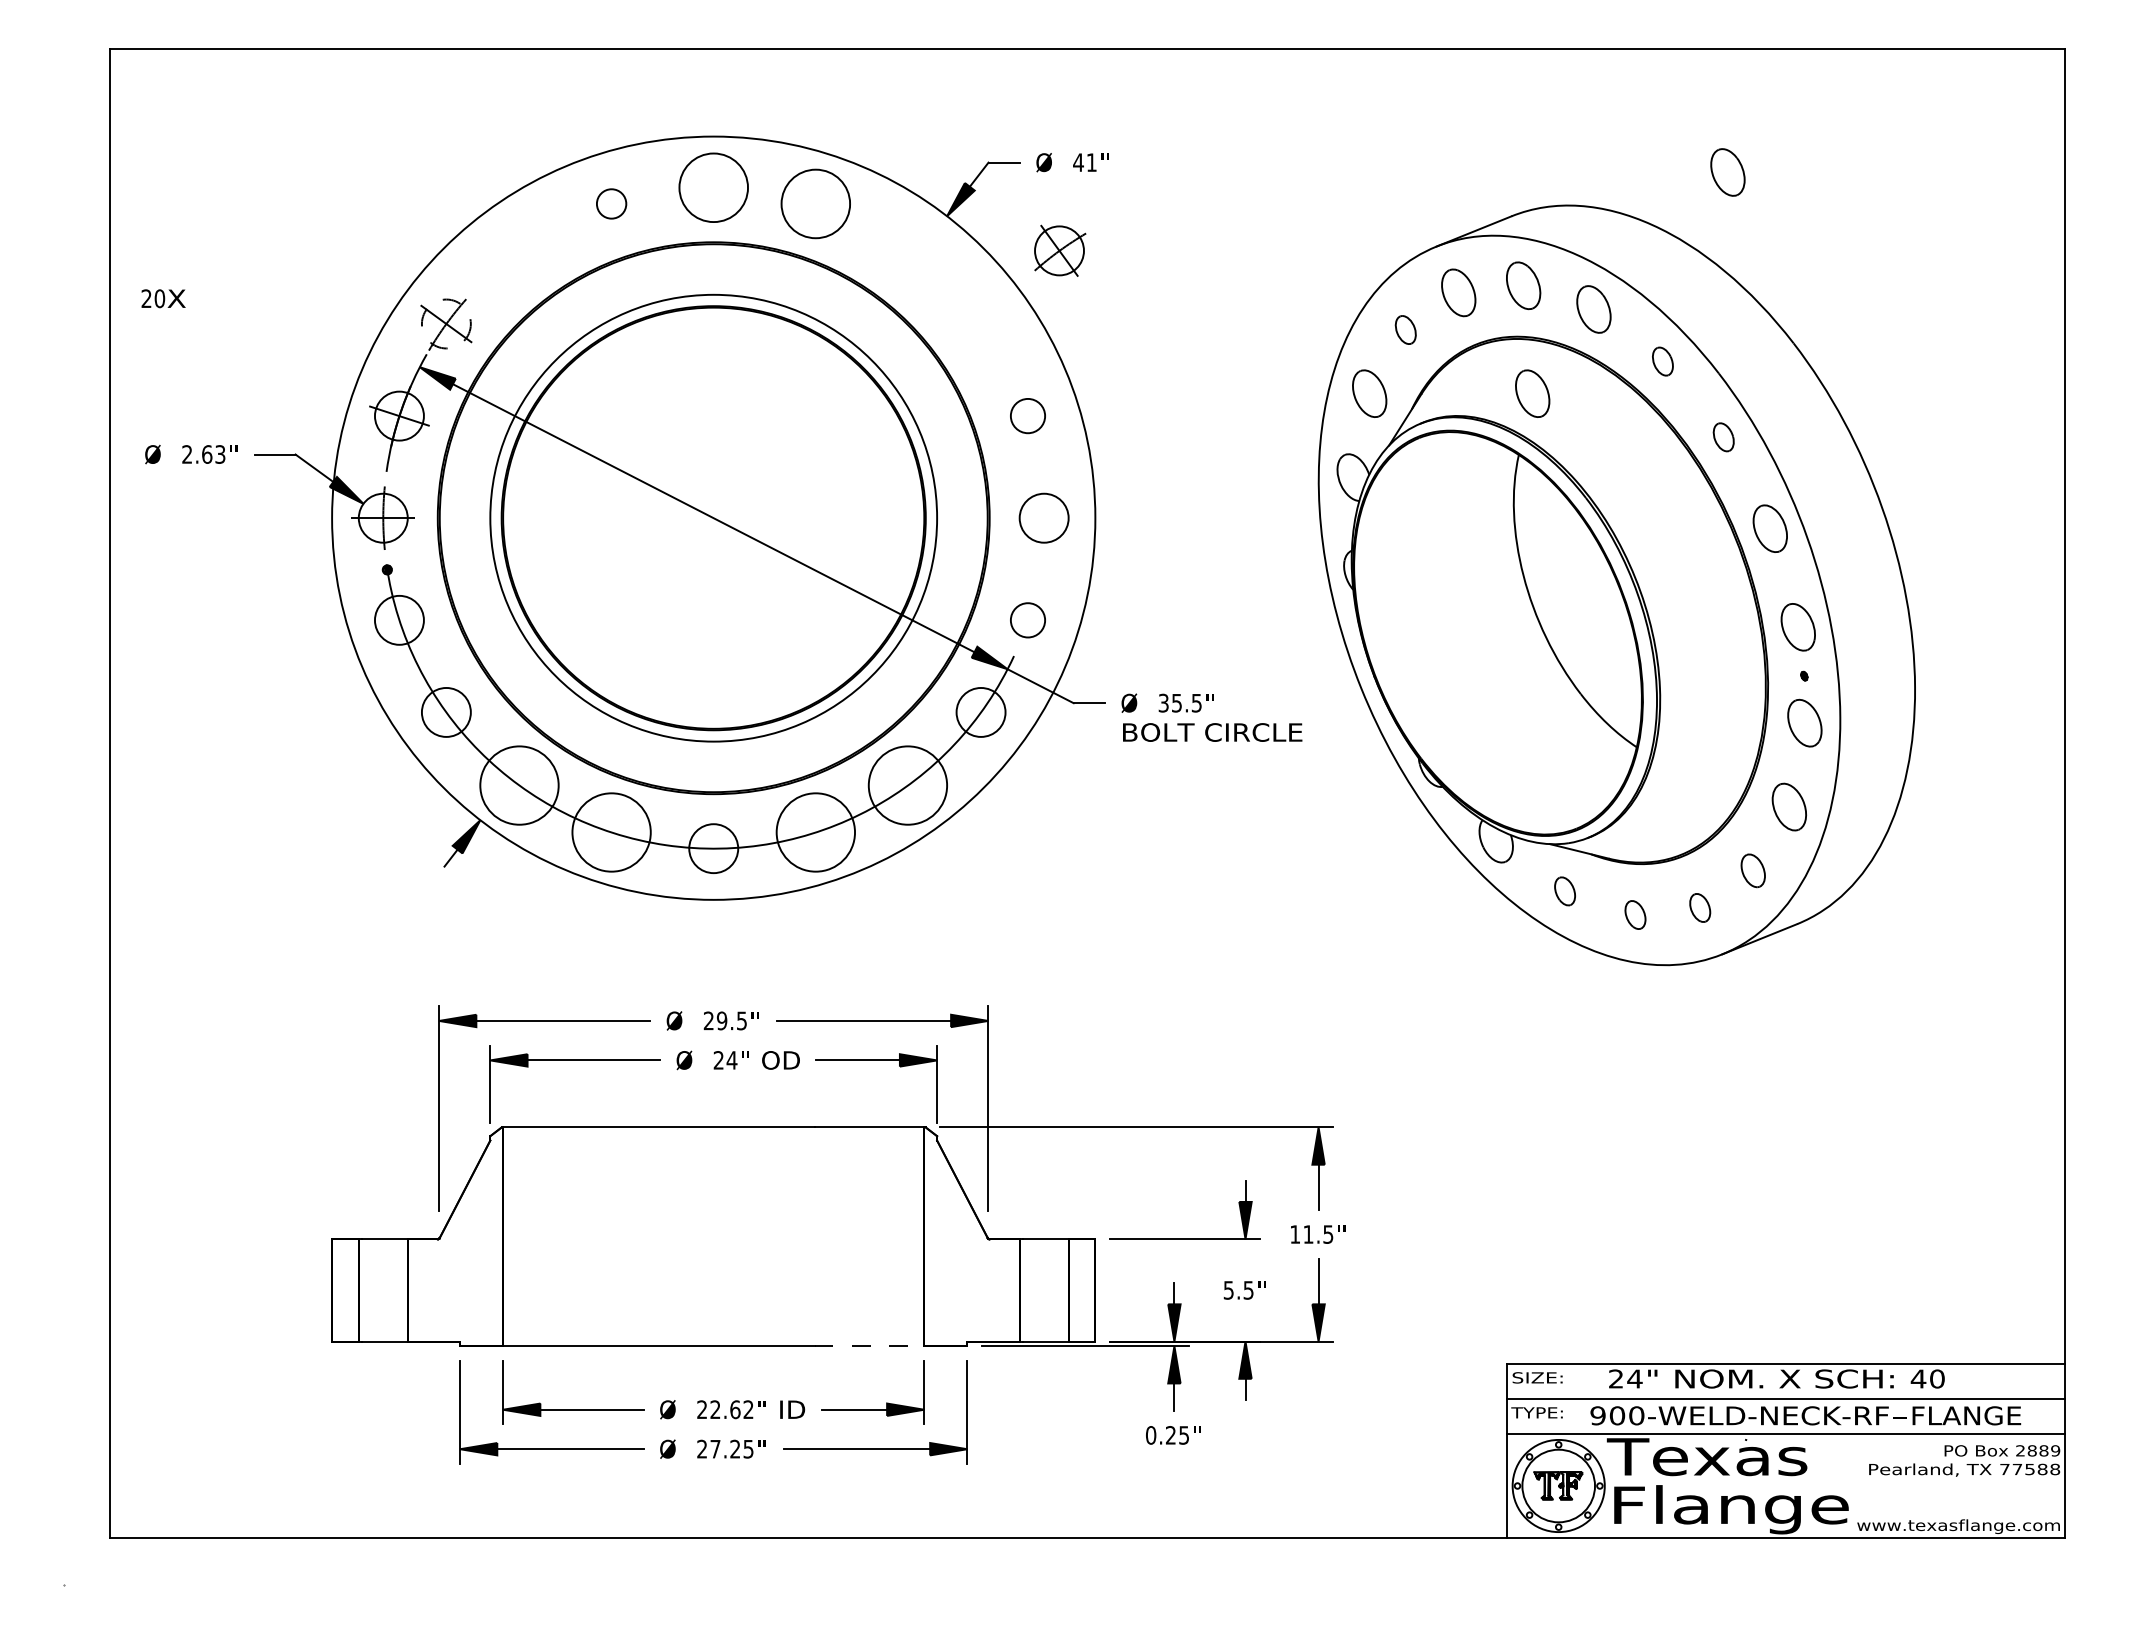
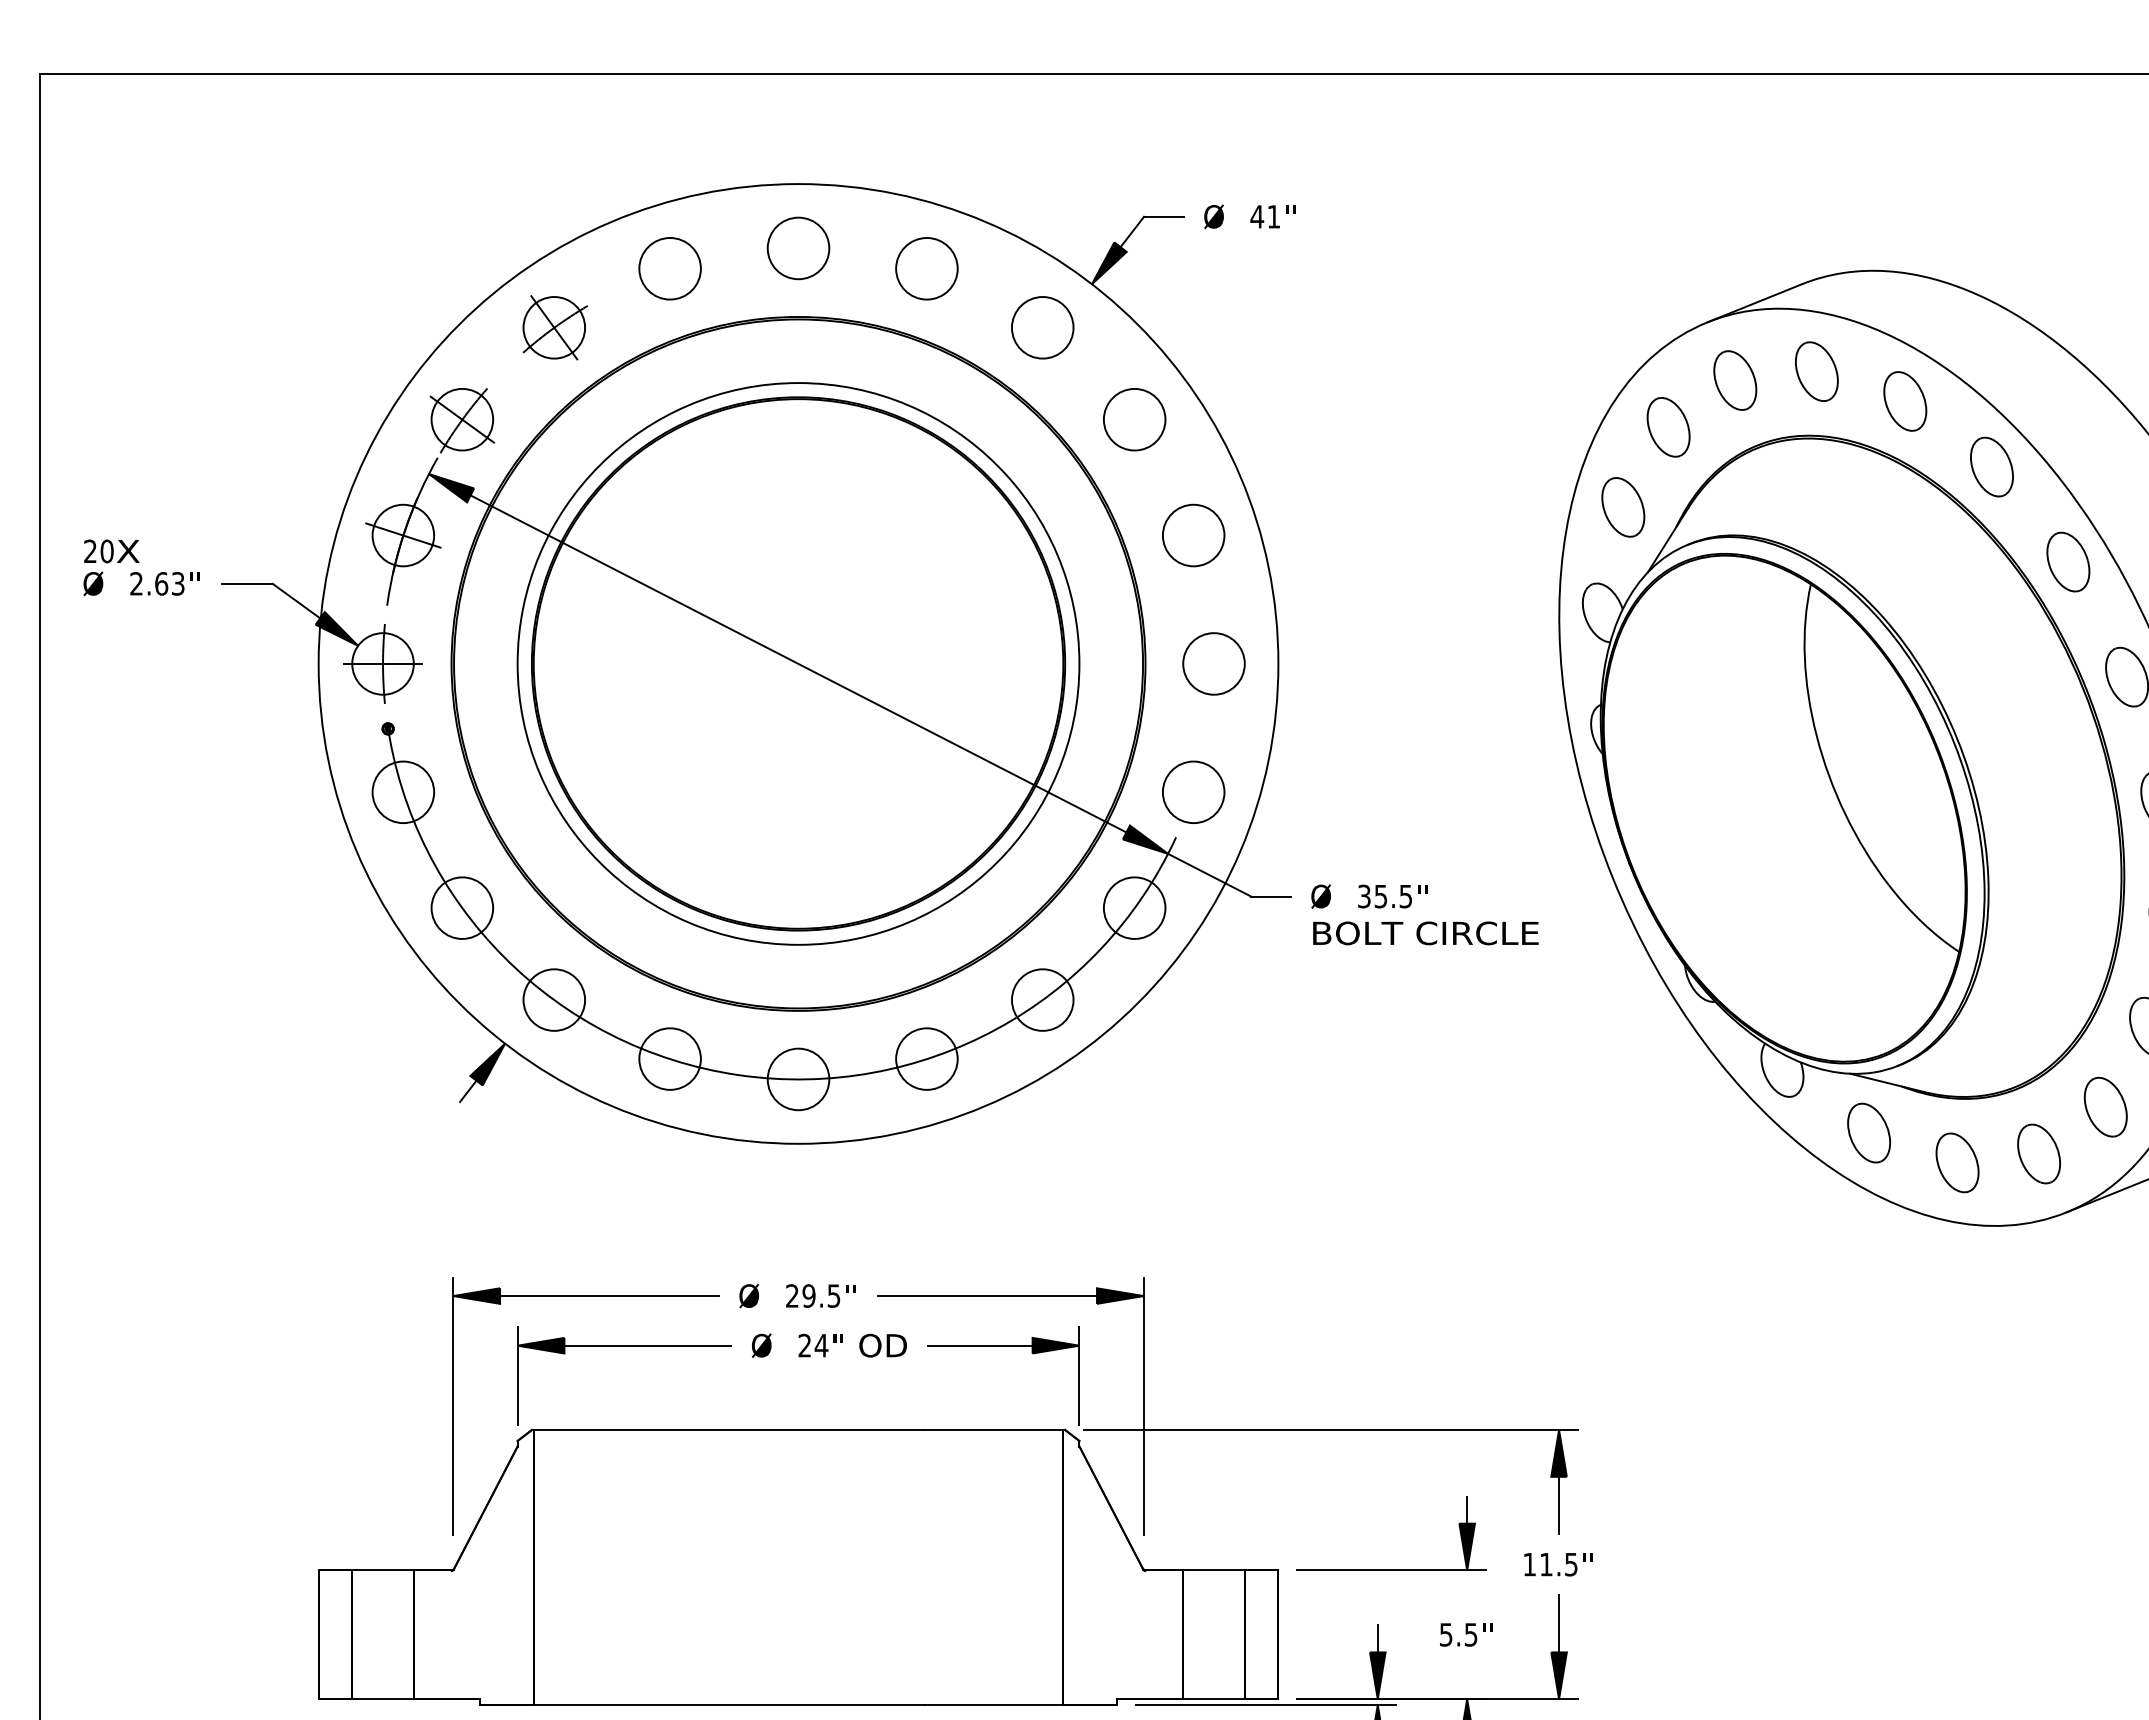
part: (1727, 172) -> (2073, 229), removed
circle: (713, 187) -> (798, 248), size x0.71
circle: (611, 203) -> (669, 268), size x1.67
circle: (815, 203) -> (926, 268), size x0.71
circle: (907, 250) -> (1042, 327), added
part: (1060, 250) -> (555, 327), moved
text: (163, 298) -> (111, 551), moved
circle: (445, 323) -> (461, 419), dashed -> solid
circle: (980, 323) -> (1133, 419), added
part: (1405, 329) -> (1668, 426), size x1.67
part: (1662, 361) -> (1991, 466), size x1.67
part: (1532, 393) -> (1828, 507), removed
circle: (1027, 415) -> (1193, 534), size x1.43
part: (1723, 437) -> (2068, 562), size x1.67
circle: (1027, 619) -> (1193, 791), size x1.43
circle: (519, 785) -> (554, 1000), size x0.62
circle: (907, 785) -> (1042, 1000), size x0.62
circle: (611, 832) -> (669, 1059), size x0.62
circle: (815, 832) -> (926, 1059), size x0.62
part: (1752, 870) -> (2104, 1106), size x1.43
part: (1564, 891) -> (1868, 1133), size x1.67
part: (1699, 907) -> (2038, 1153), size x1.67
part: (1635, 914) -> (1957, 1162), size x1.67
line: (869, 1346) -> (994, 1705), dashed -> solid

